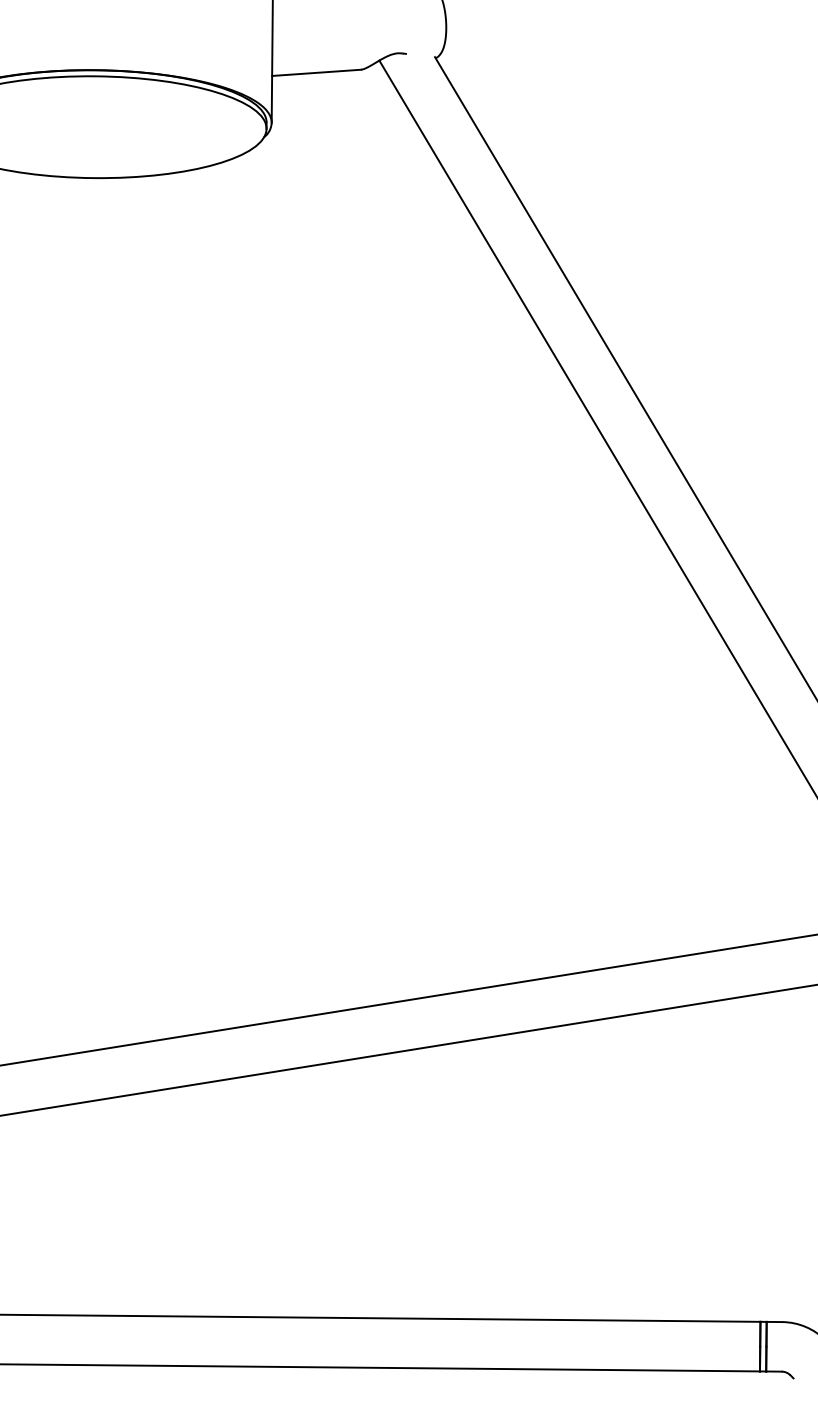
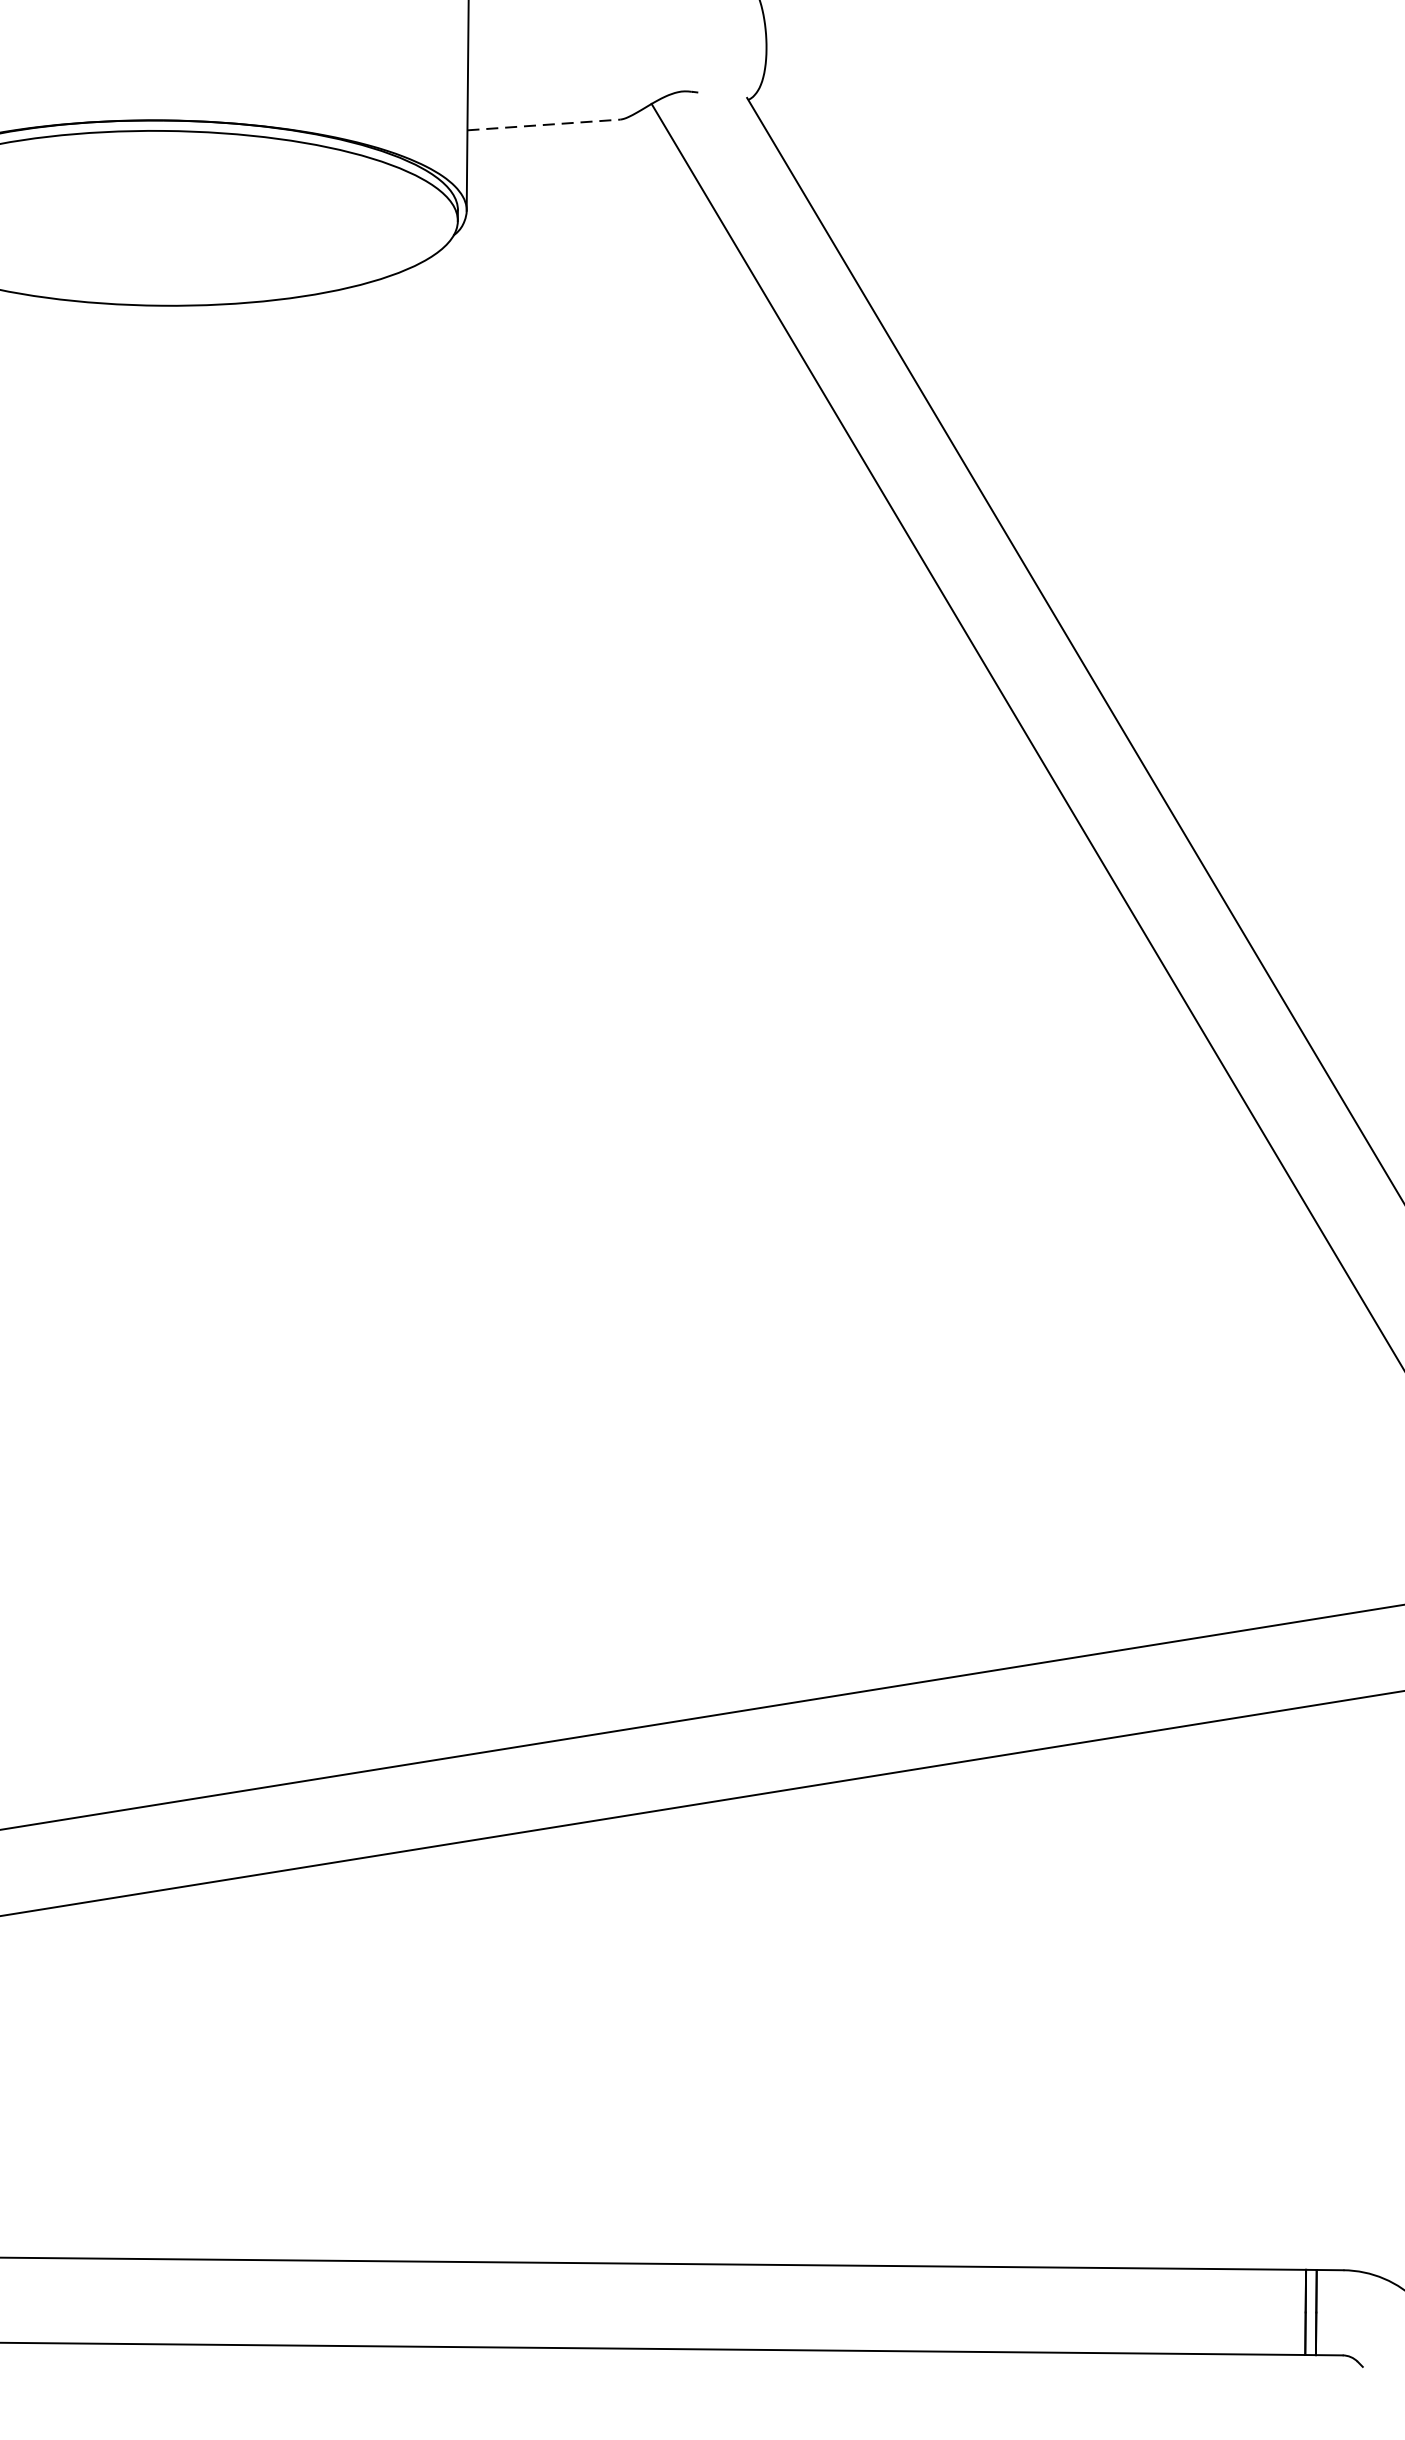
line: (316, 72) -> (543, 124), solid -> dashed

